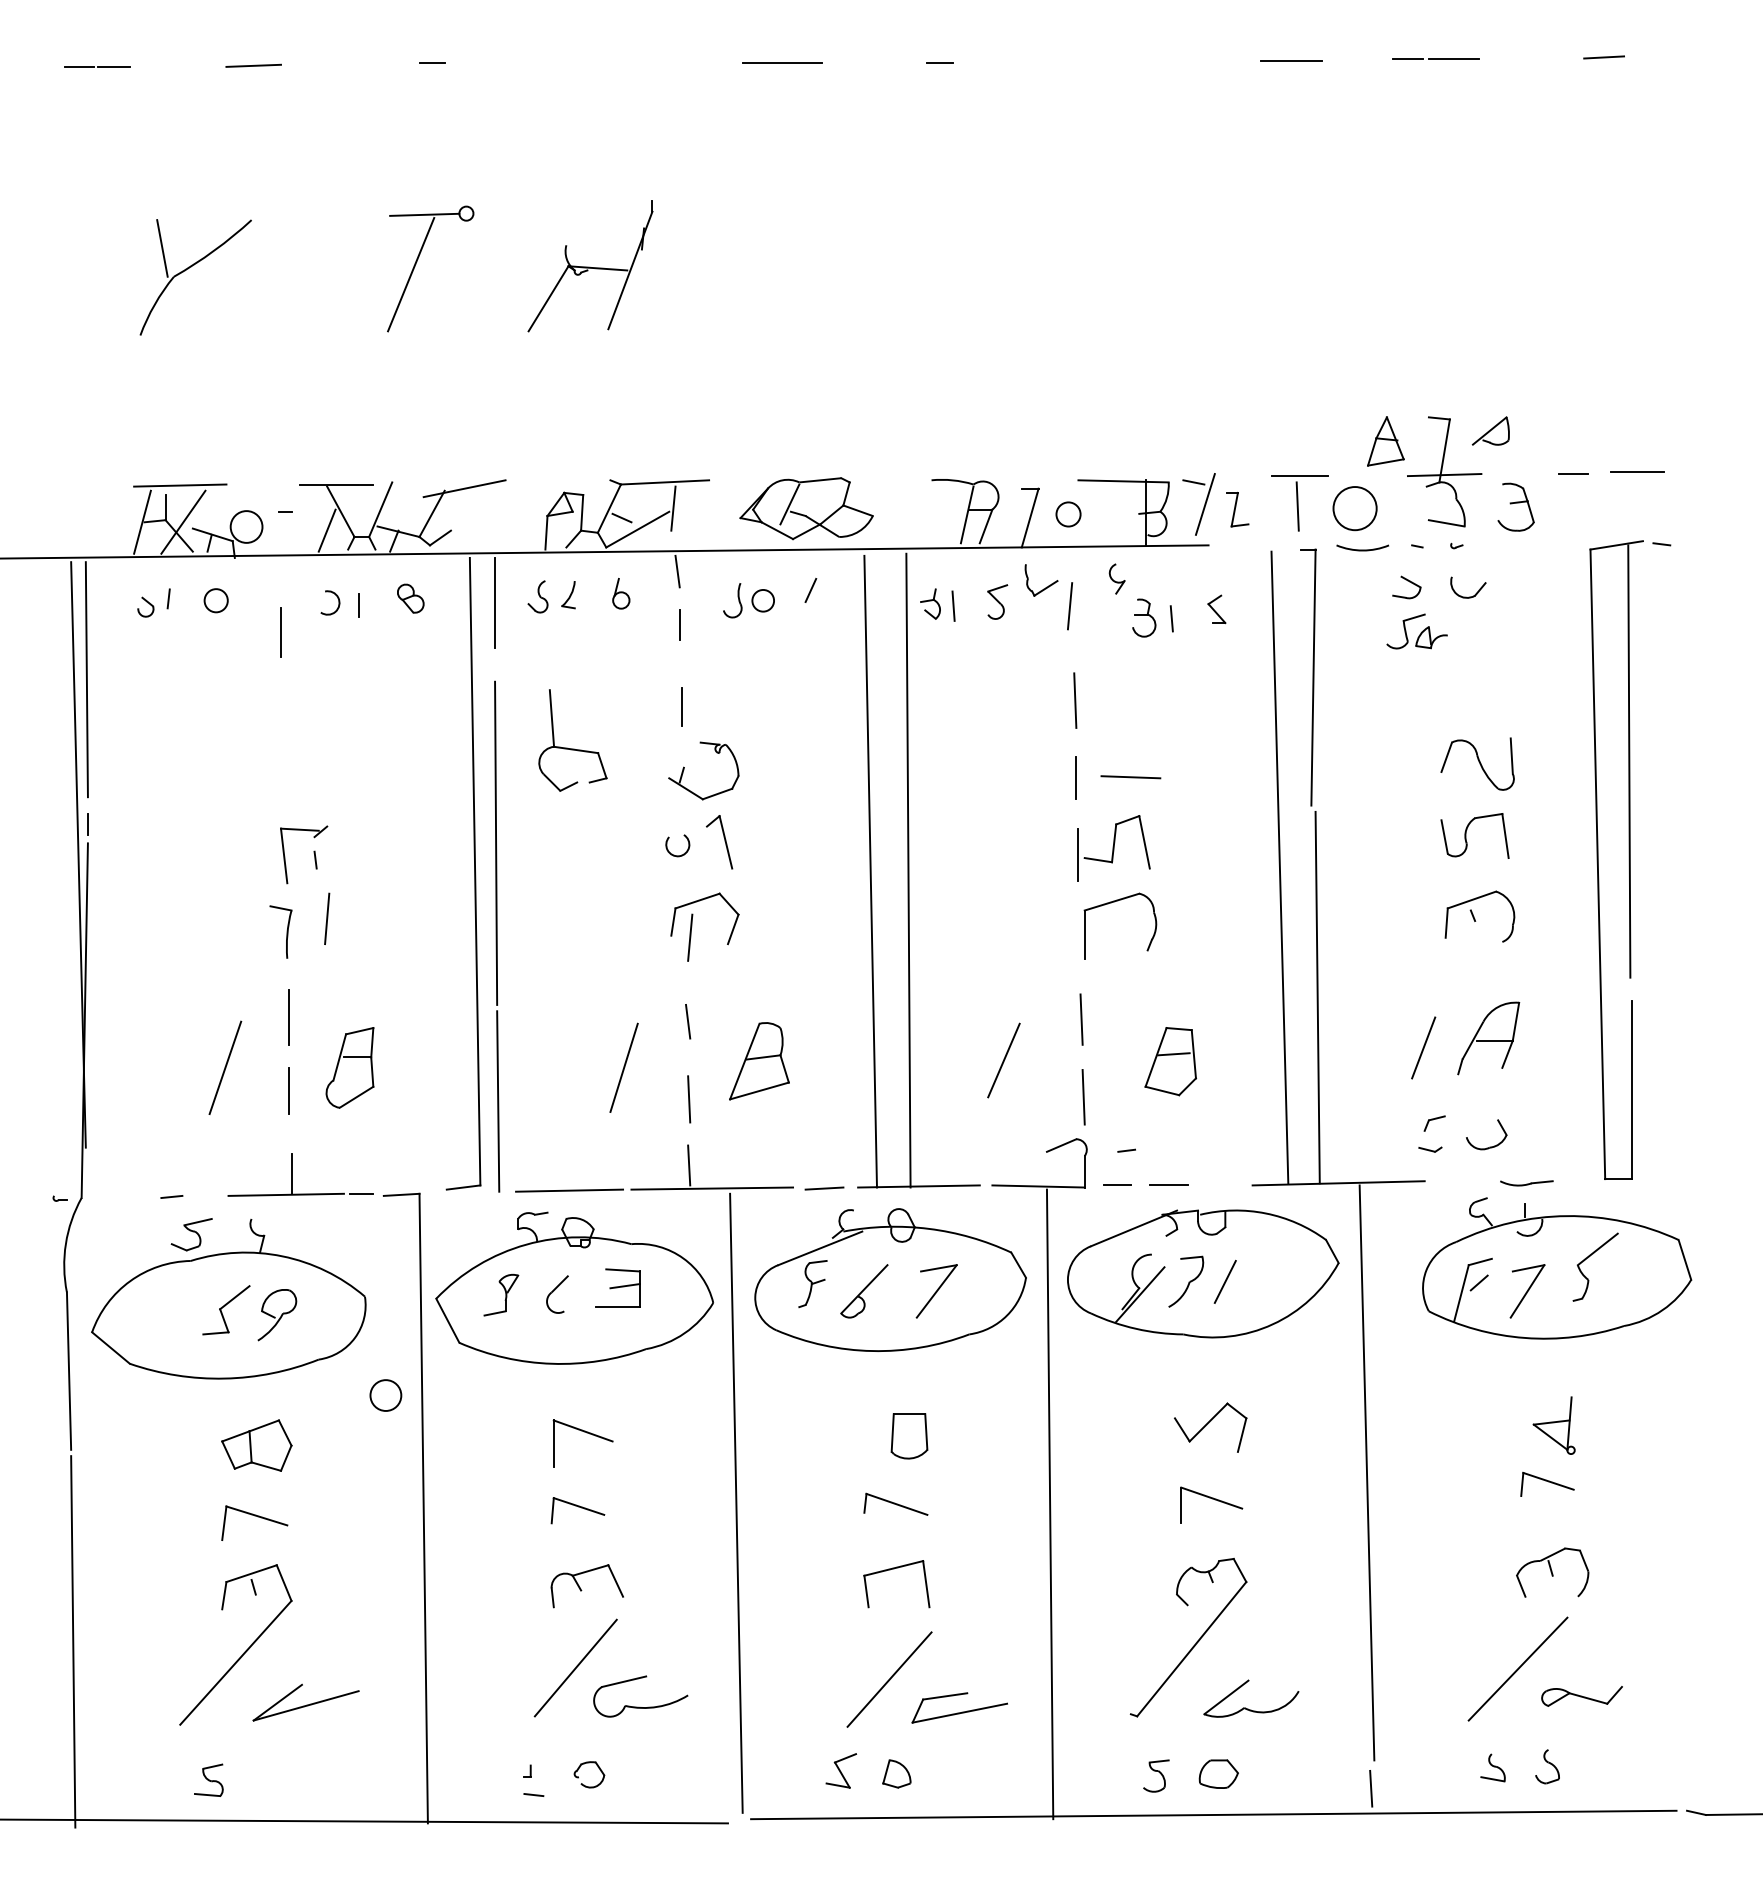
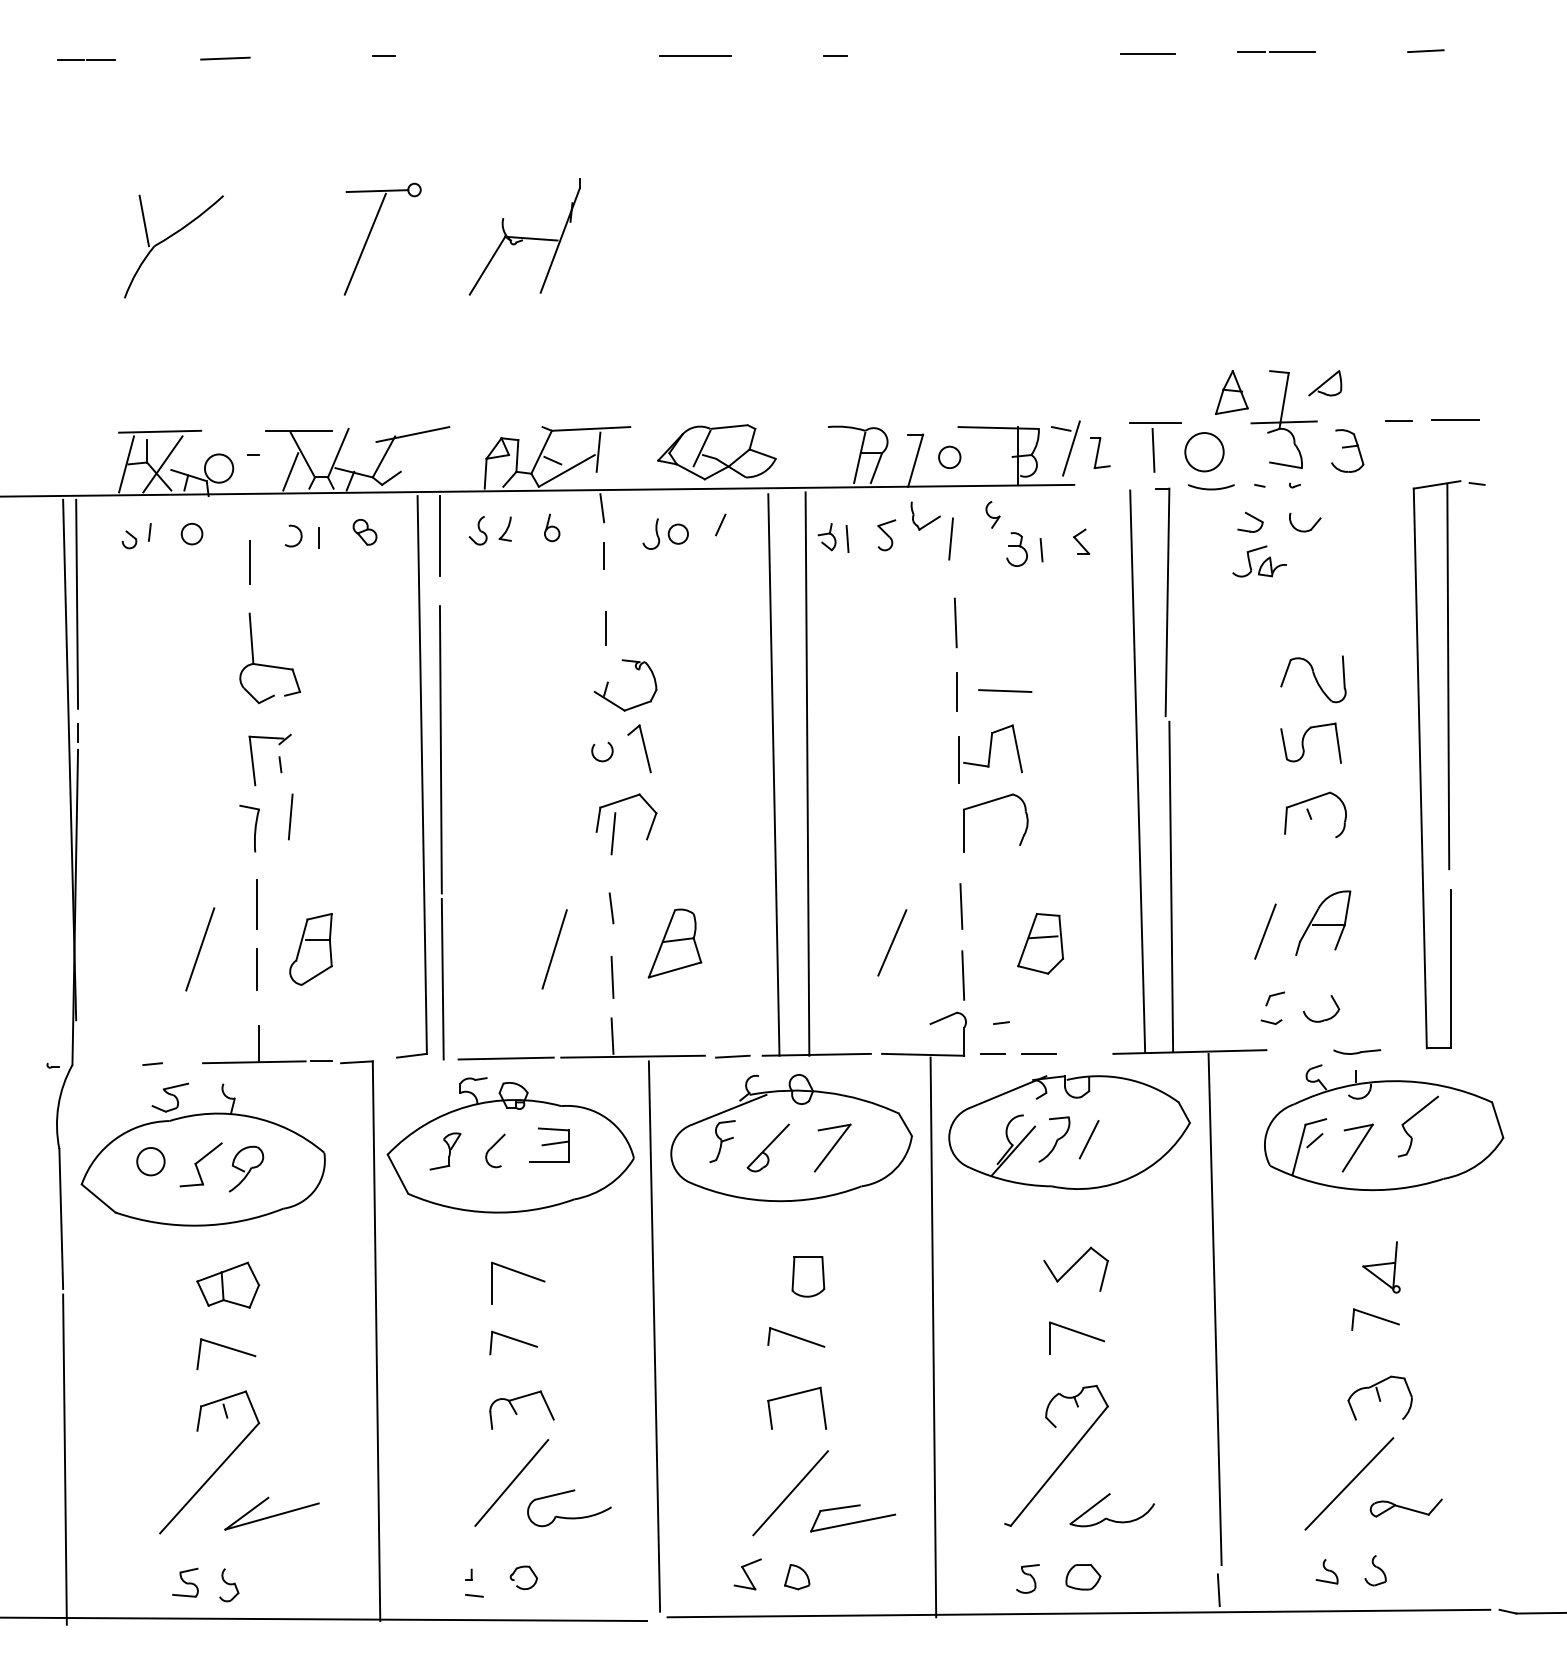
part: (573, 748) -> (270, 665), moved
circle: (385, 1395) -> (150, 1161), moved
part: (258, 1783) -> (229, 1585), added

